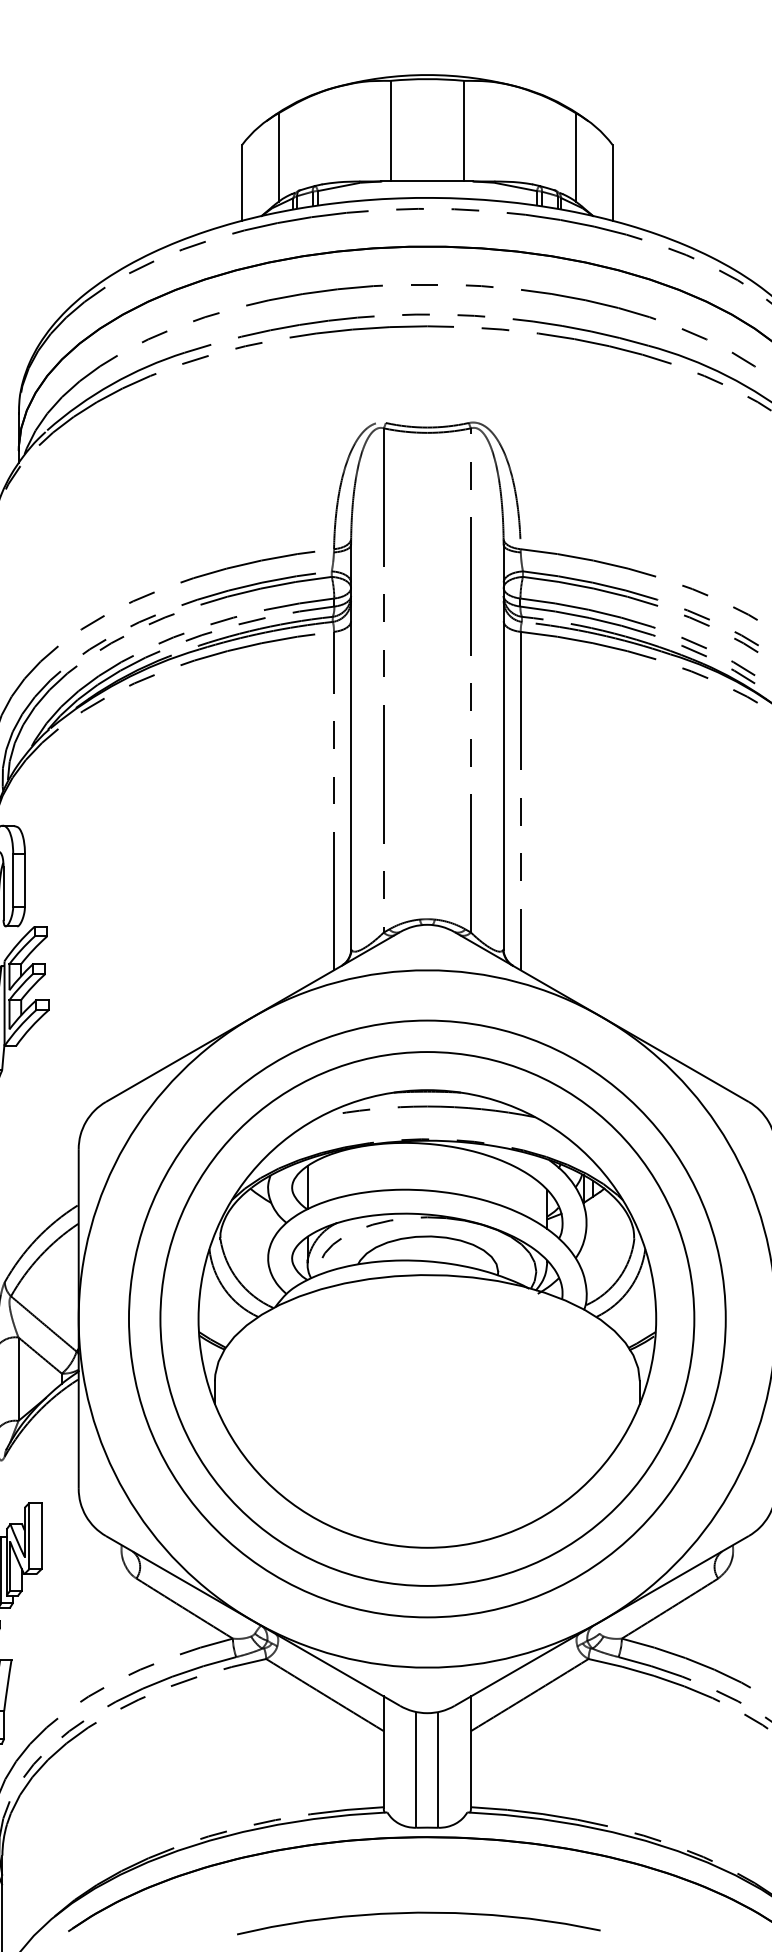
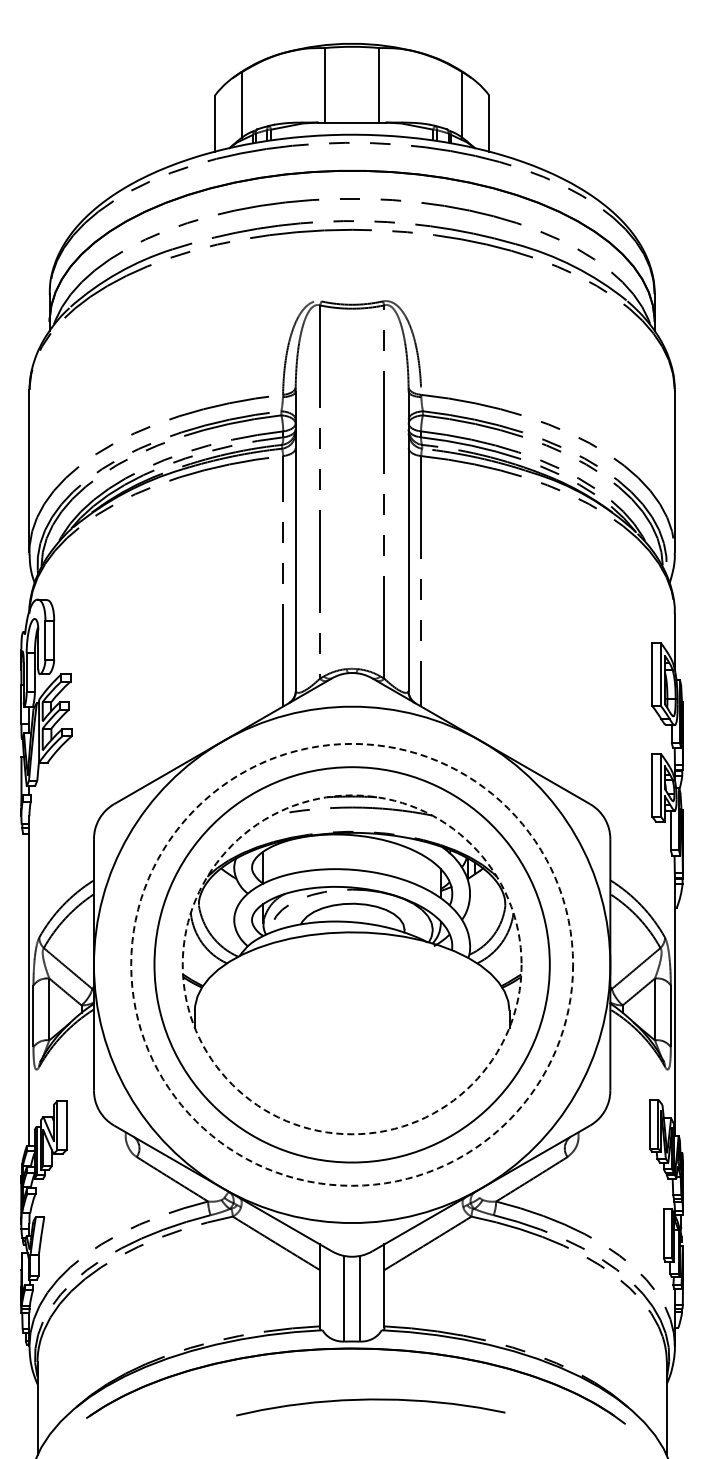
circle: (426, 1318) -> (351, 964), solid -> dashed
circle: (427, 1318) -> (352, 964), solid -> dashed
curve: (418, 1914) -> (370, 1400), moved

